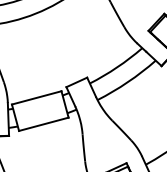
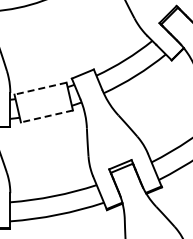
line: (36, 97) -> (40, 88), solid -> dashed
line: (43, 124) -> (46, 116), solid -> dashed

